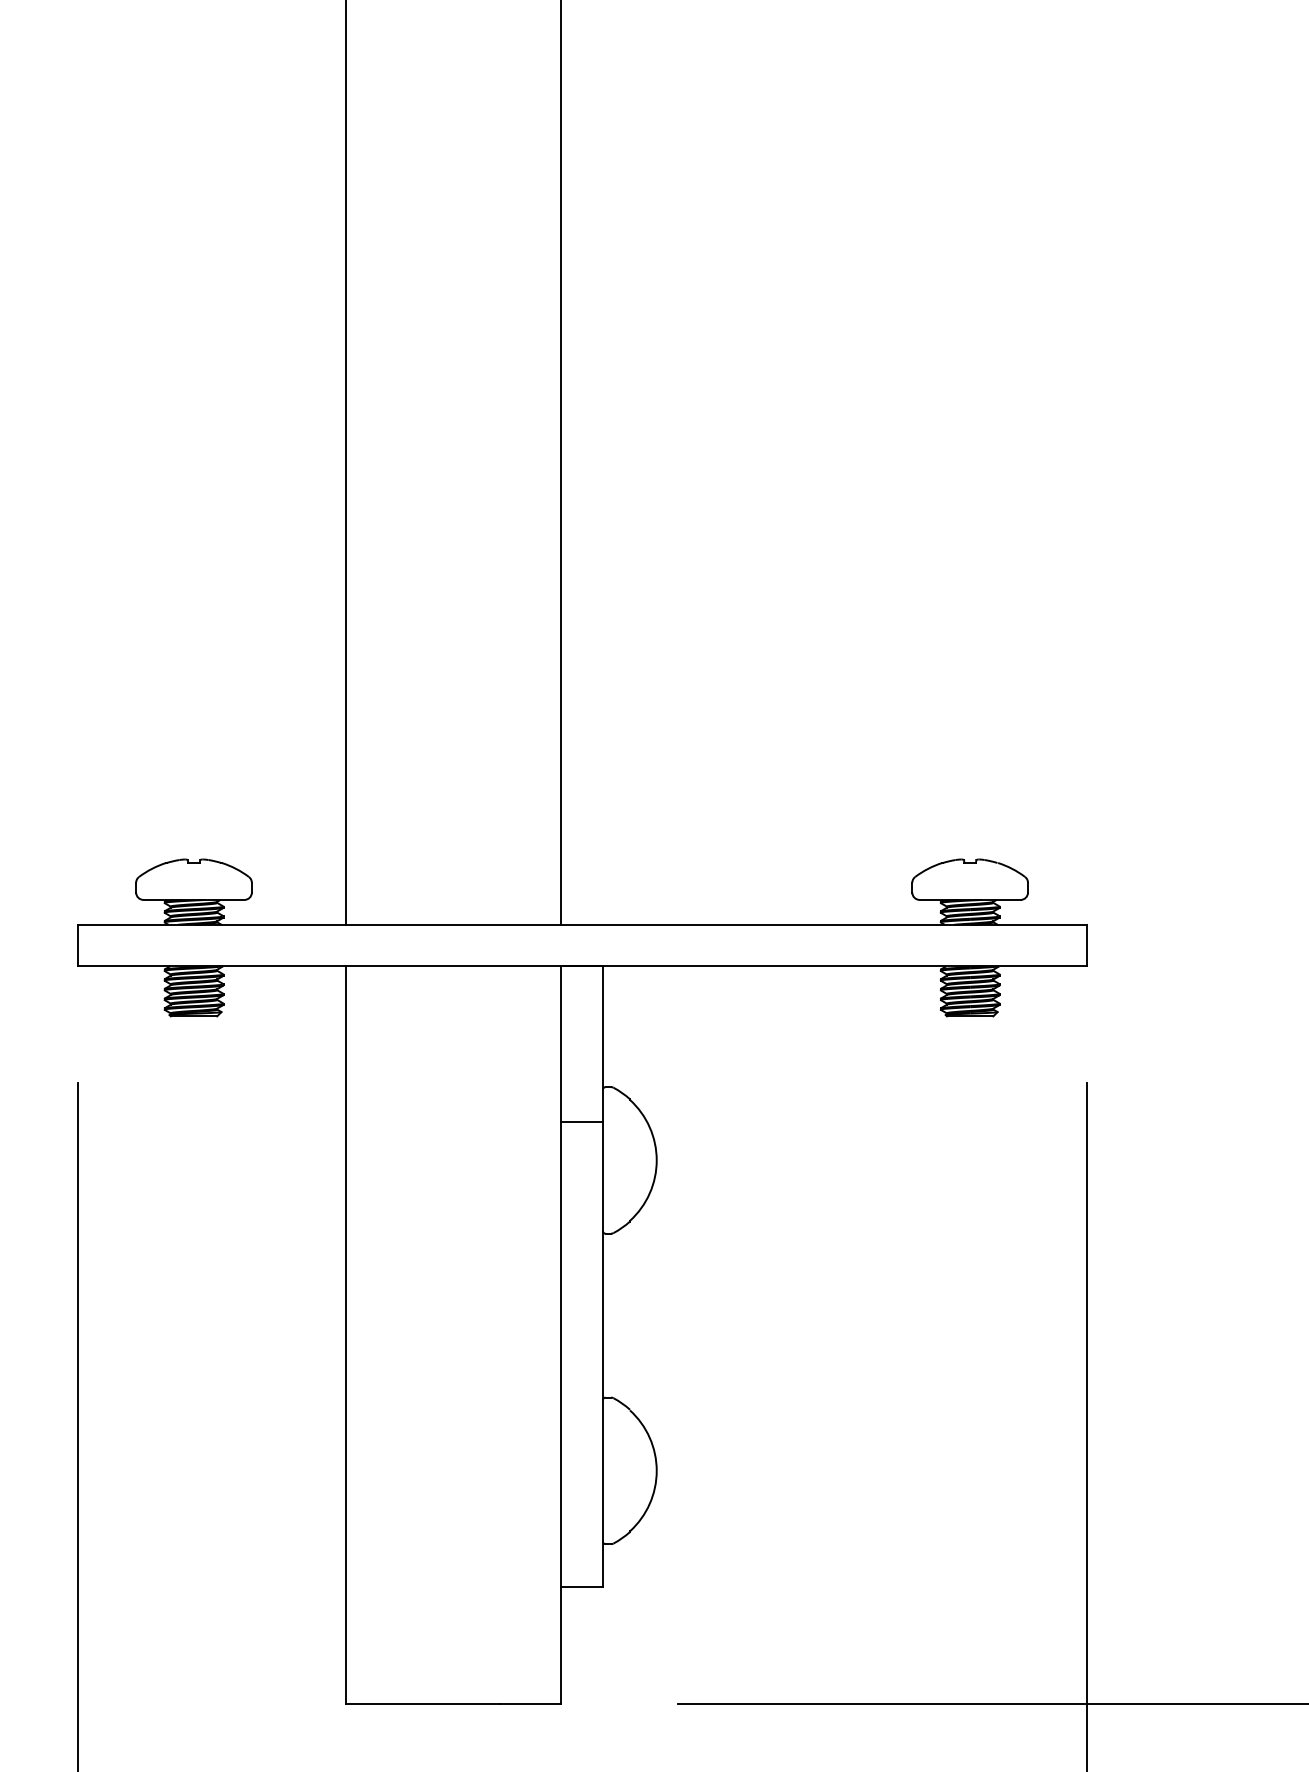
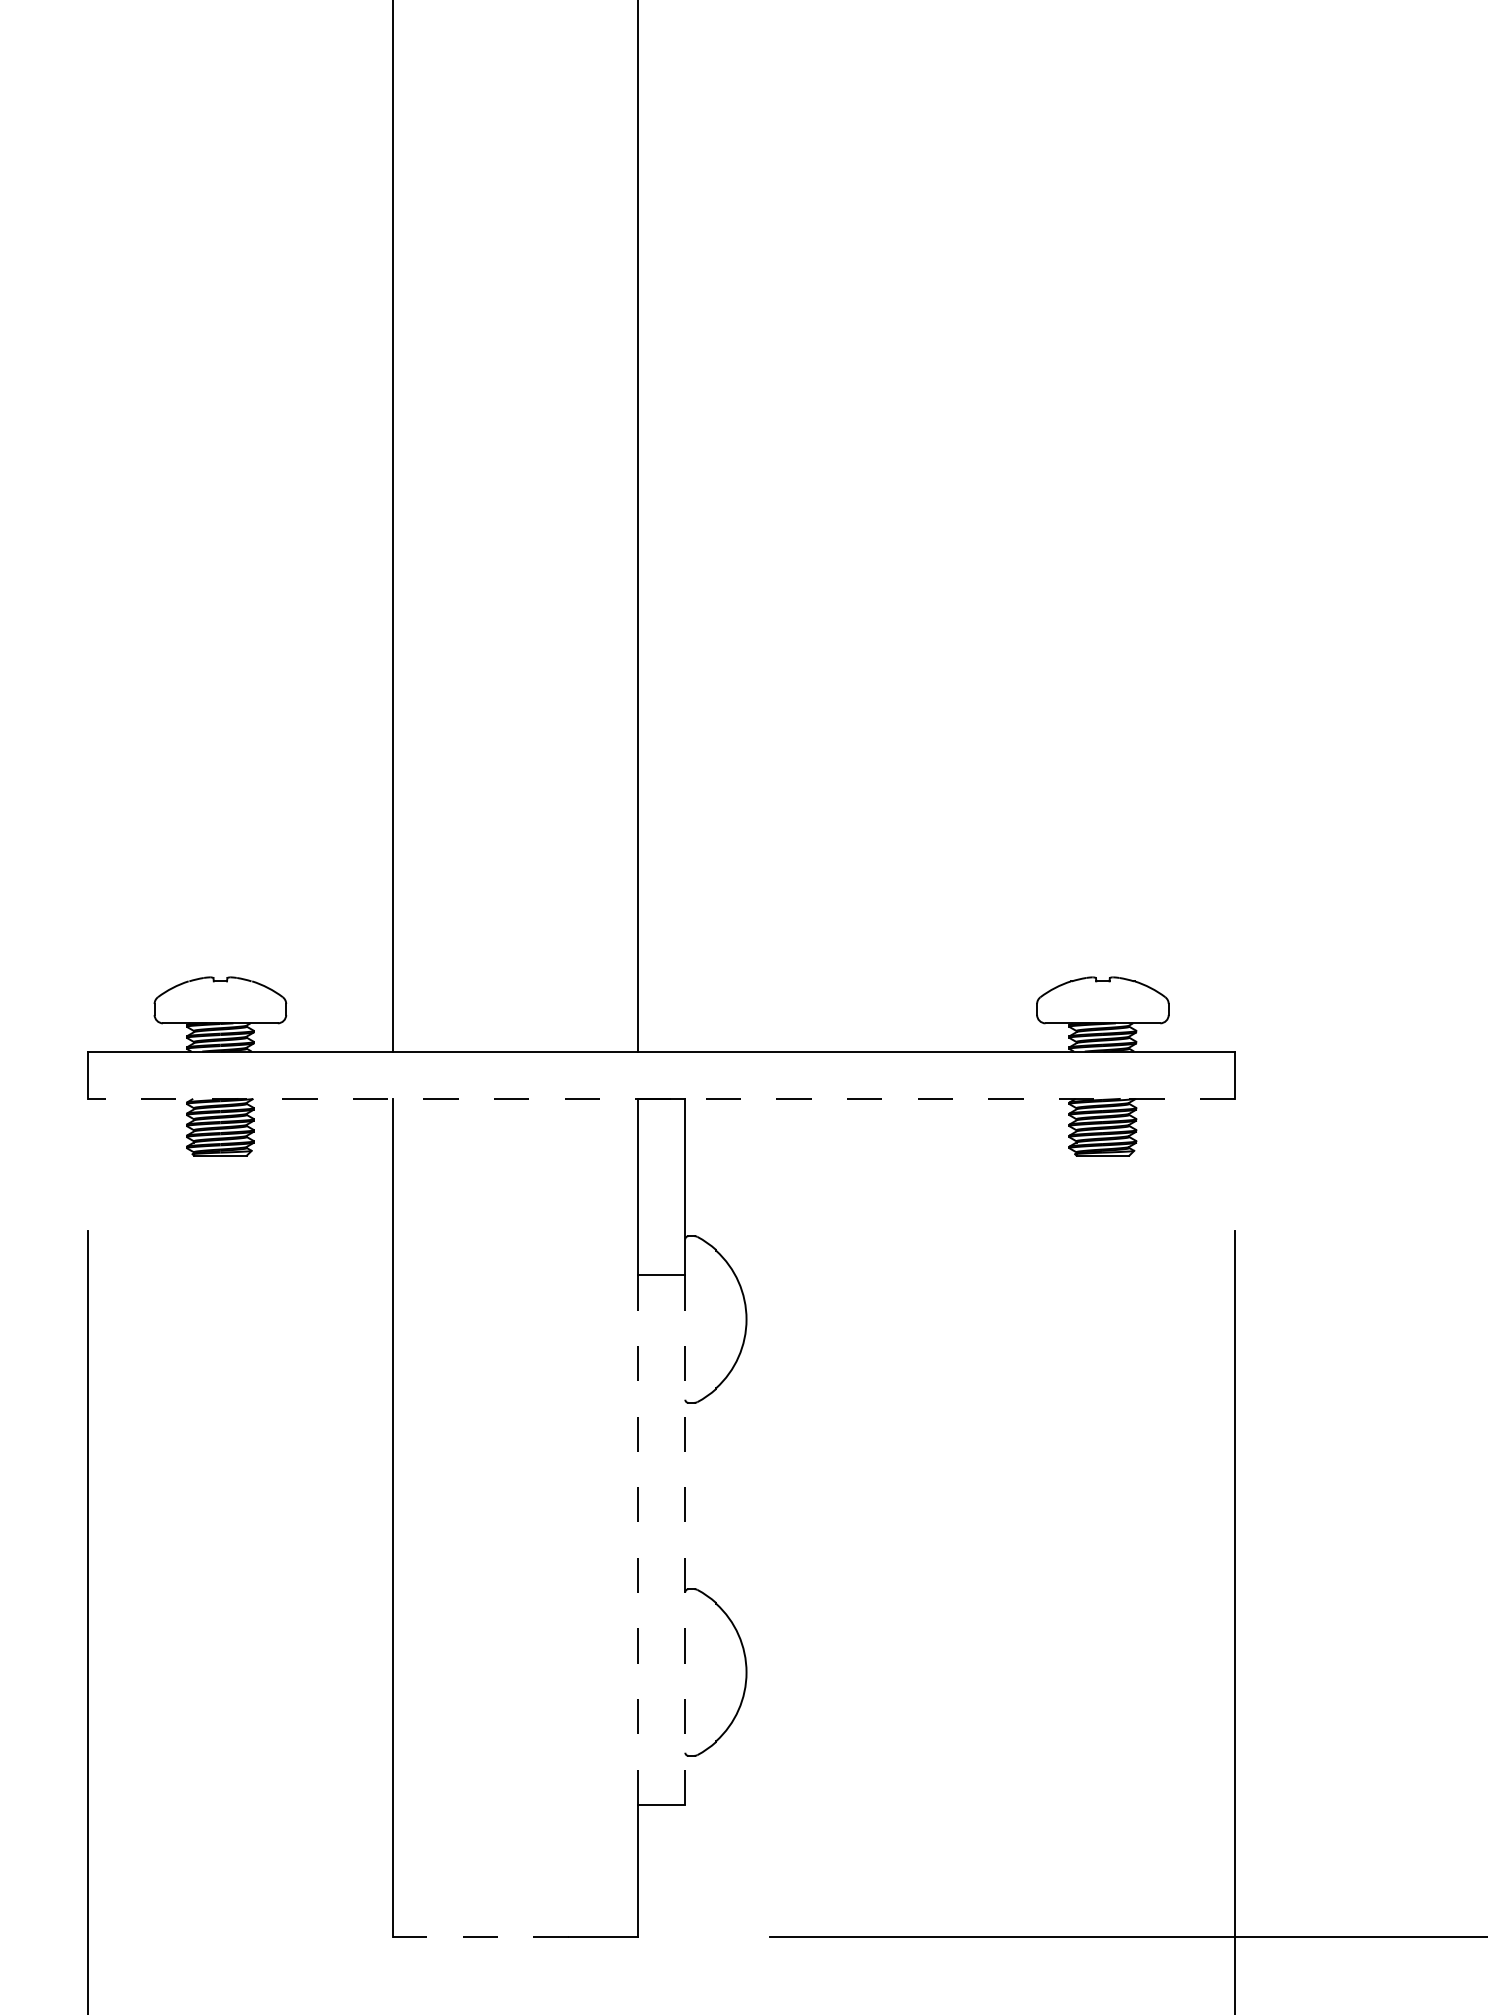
line: (581, 966) -> (661, 1098), solid -> dashed
line: (561, 1354) -> (638, 1540), solid -> dashed
line: (603, 1354) -> (685, 1540), solid -> dashed
line: (422, 1703) -> (480, 1937), solid -> dashed

